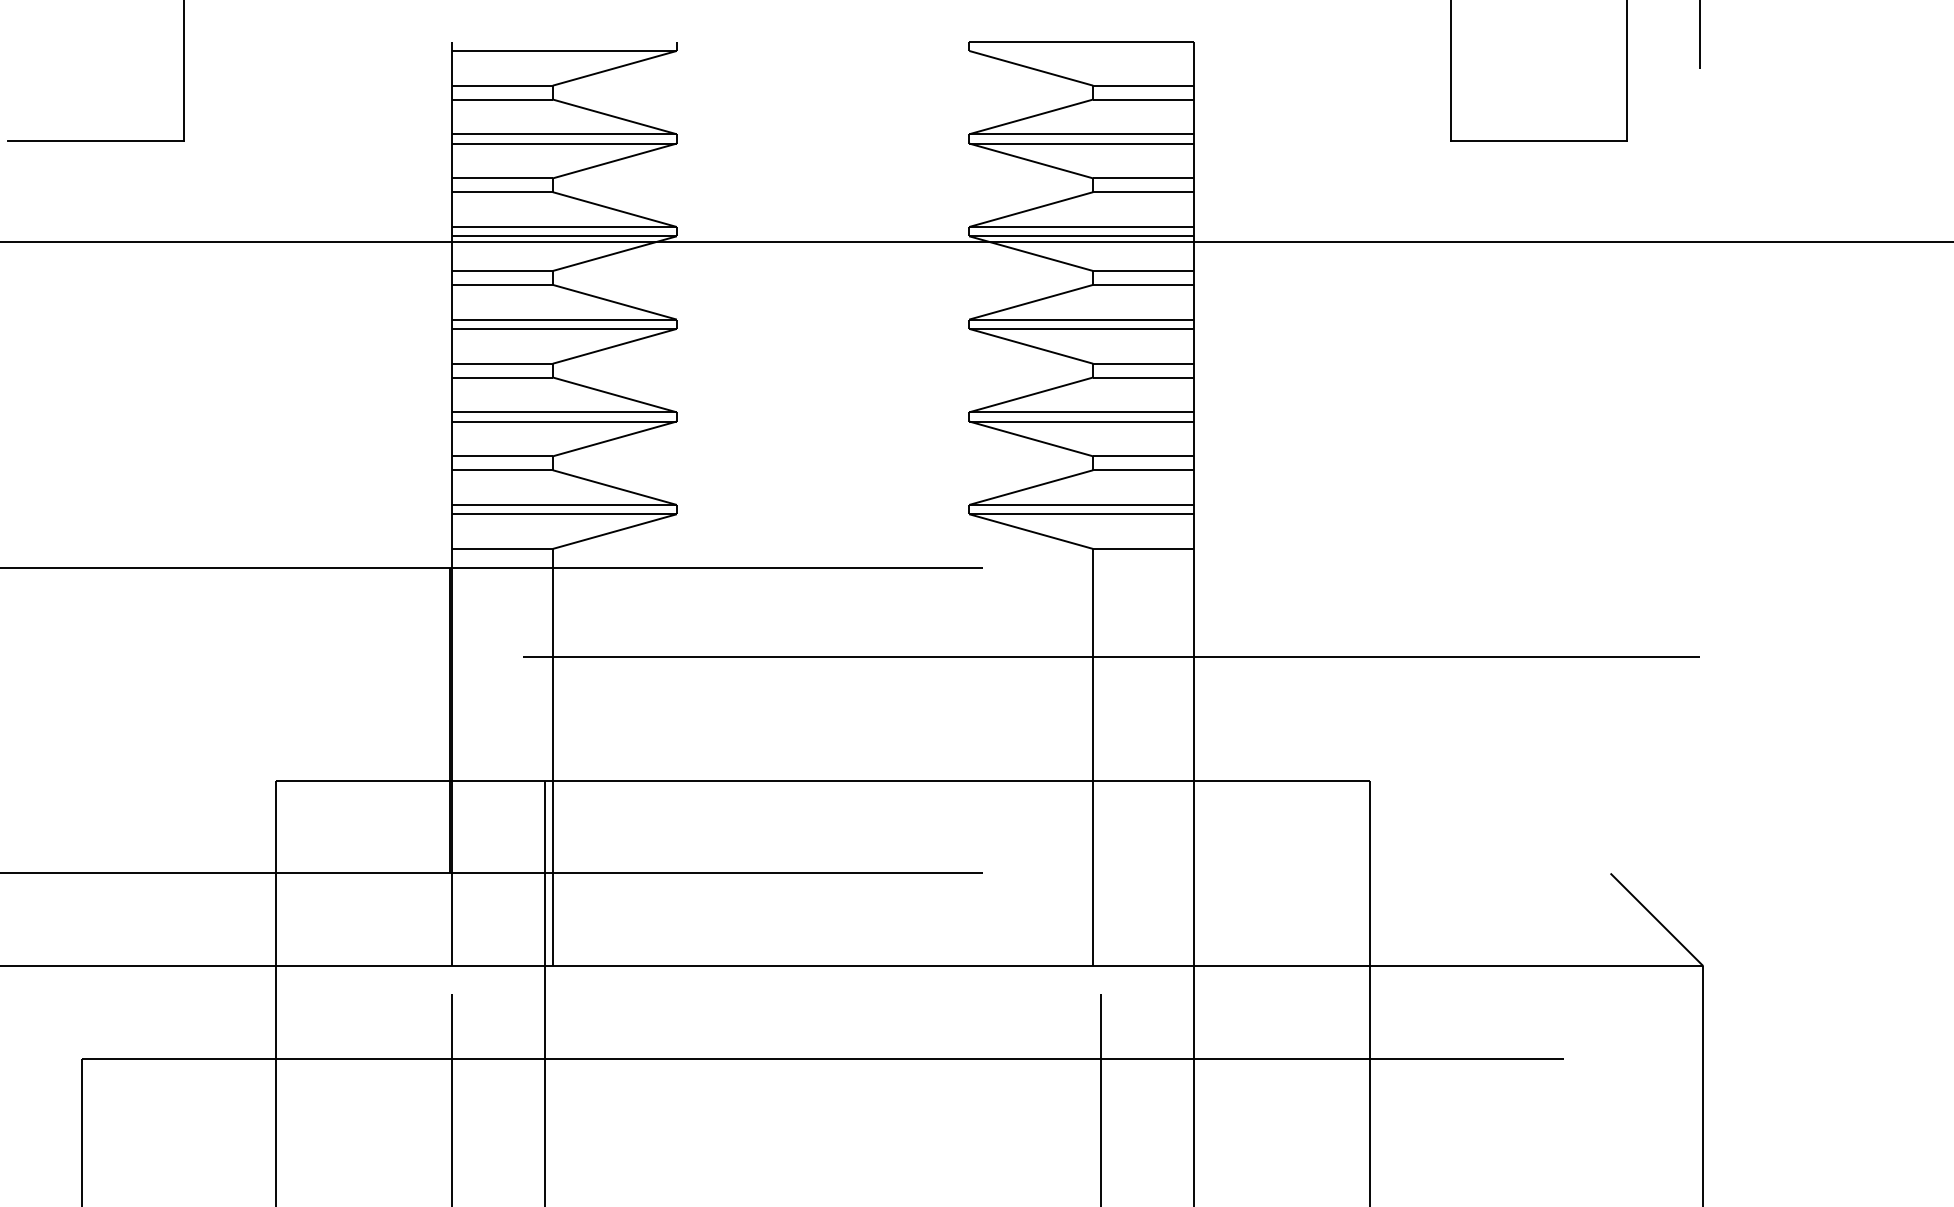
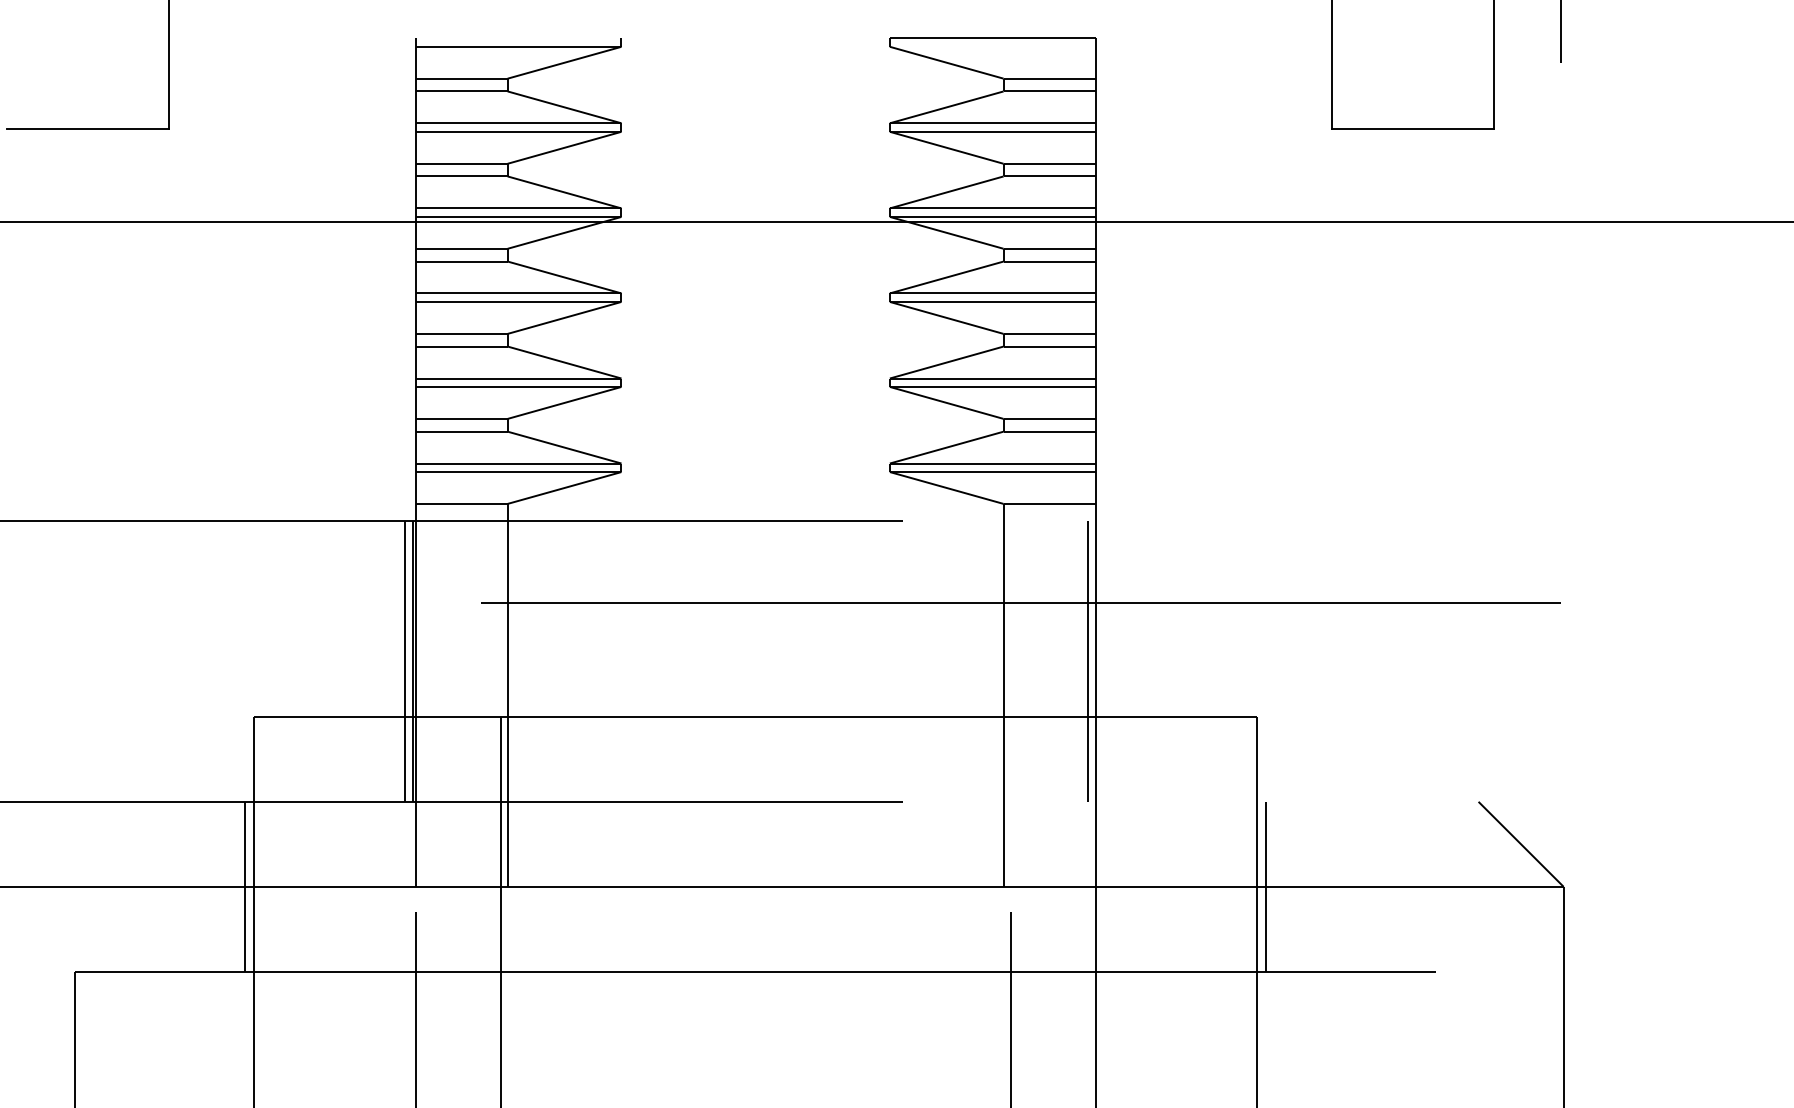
line: (441, 720) -> (405, 661), added
line: (1185, 720) -> (1088, 661), added
line: (267, 965) -> (245, 886), added
line: (1379, 965) -> (1266, 886), added

